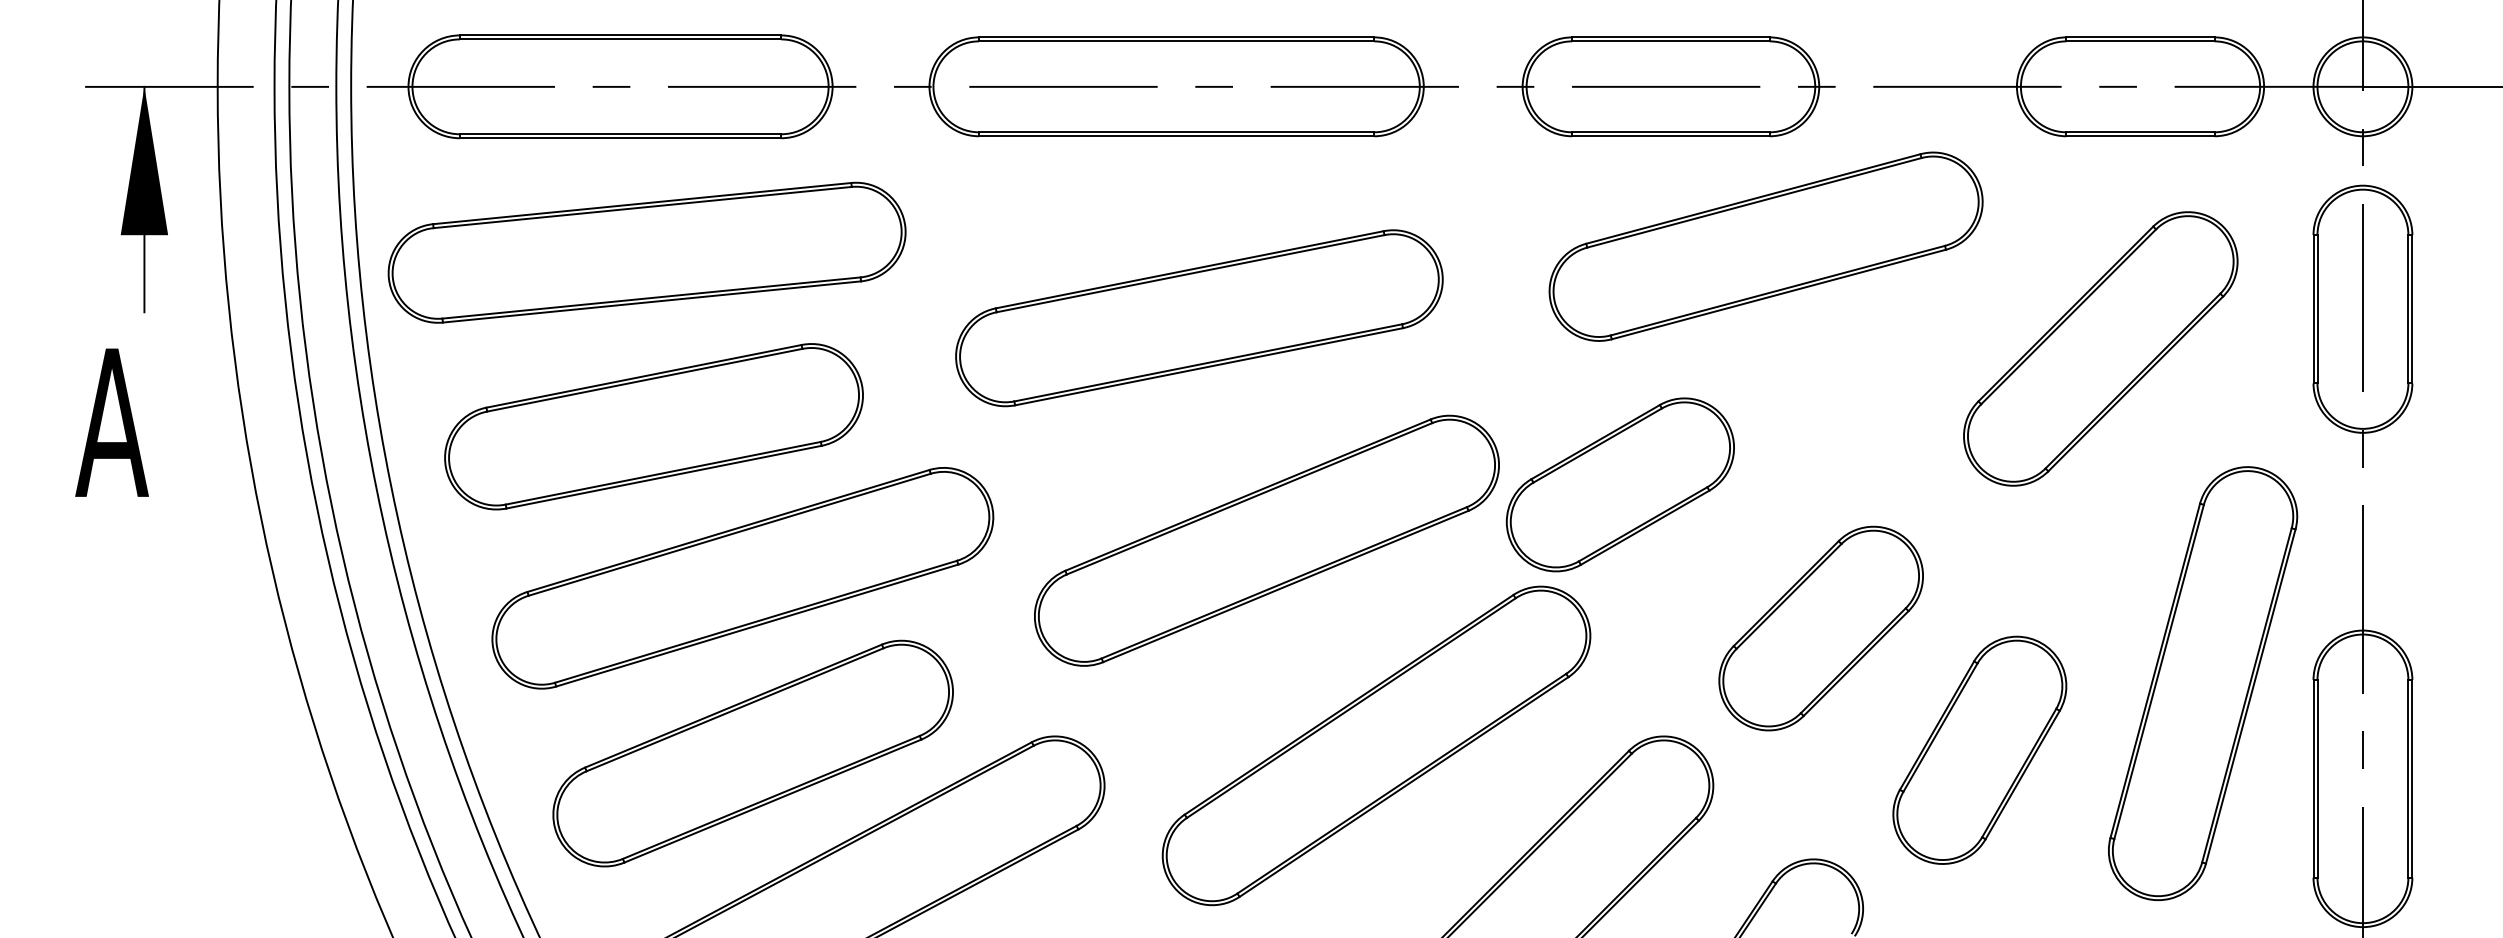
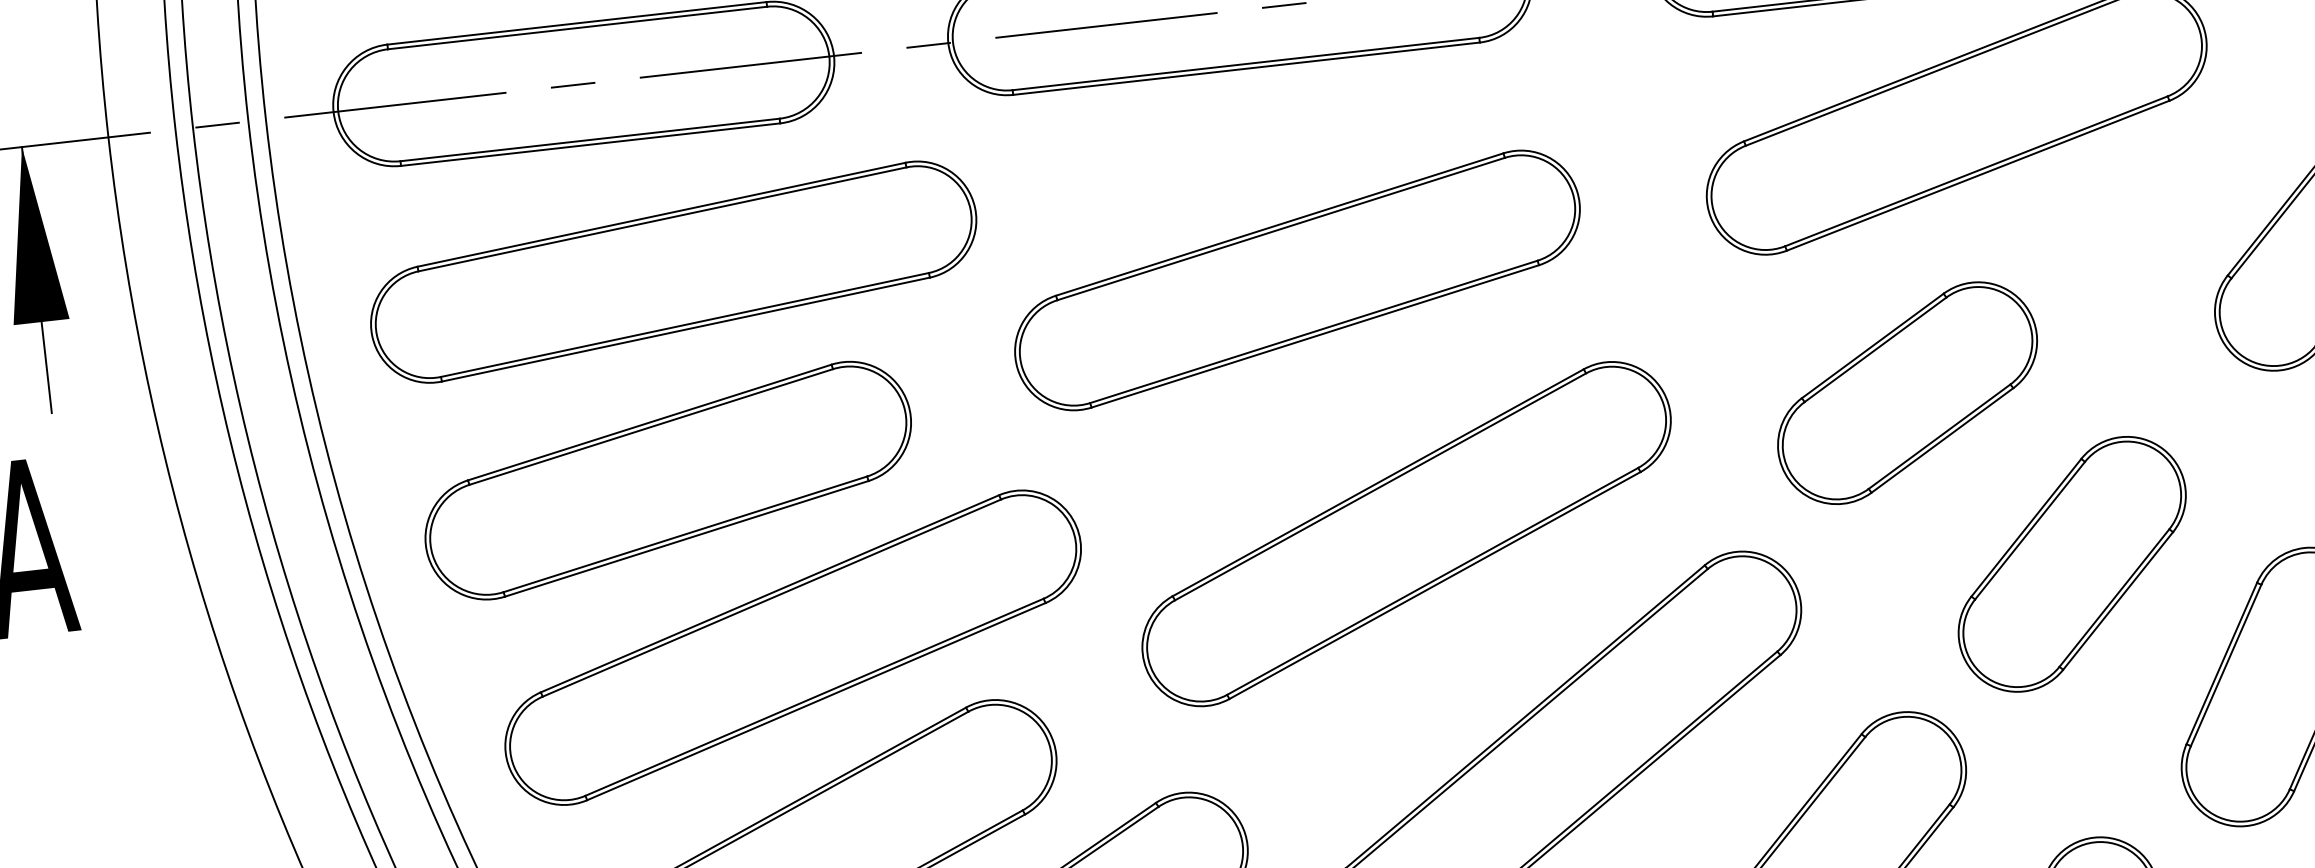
part: (646, 252) -> (672, 271), moved
part: (1619, 484) -> (1906, 392), moved

